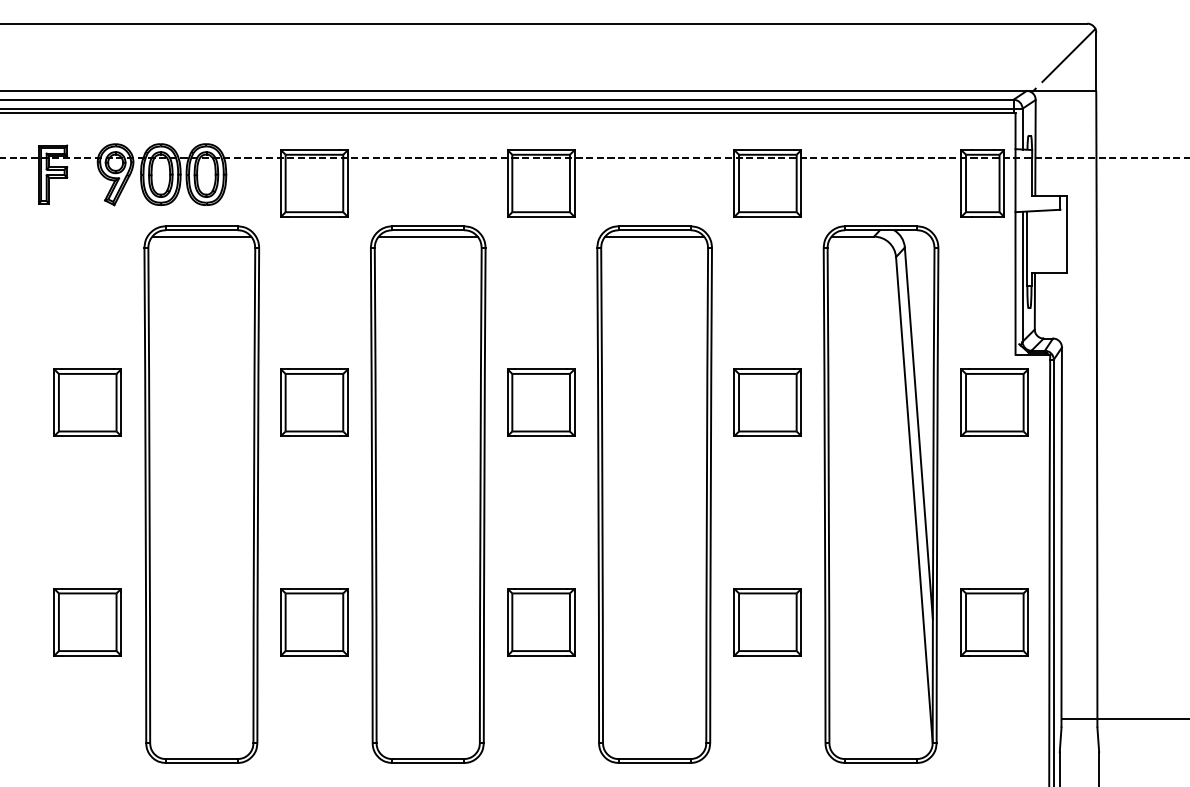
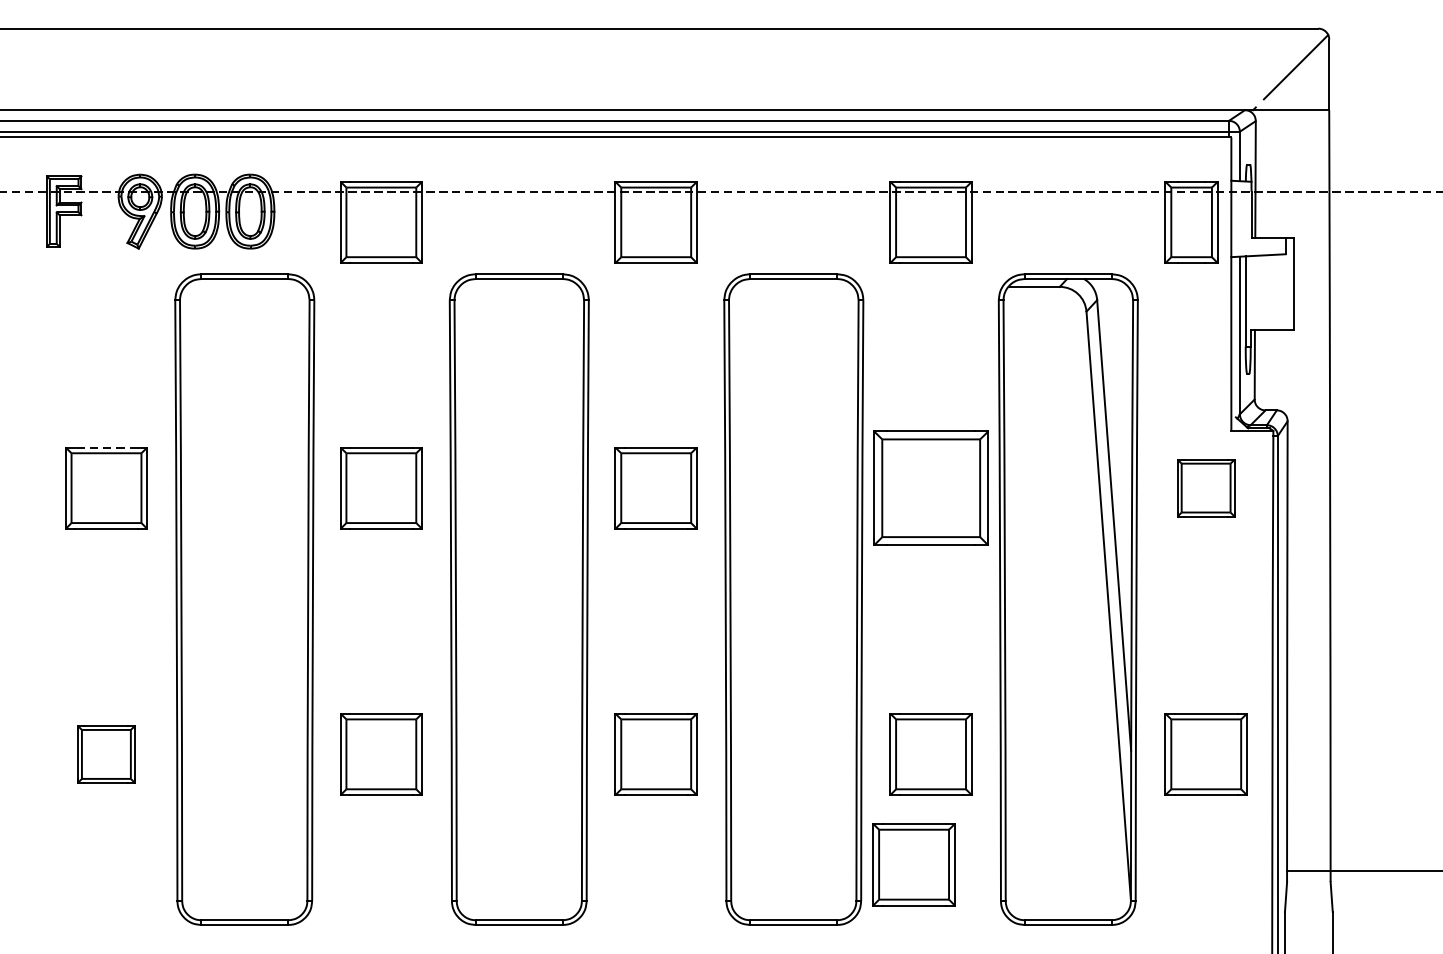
line: (201, 236) -> (244, 286), removed
line: (428, 236) -> (519, 286), removed
line: (654, 236) -> (793, 286), removed
line: (87, 369) -> (106, 447), solid -> dashed
part: (767, 402) -> (930, 487), size x1.4
part: (994, 402) -> (1205, 487), size x0.7
part: (87, 622) -> (106, 754), size x0.7
part: (753, 713) -> (913, 864), added

